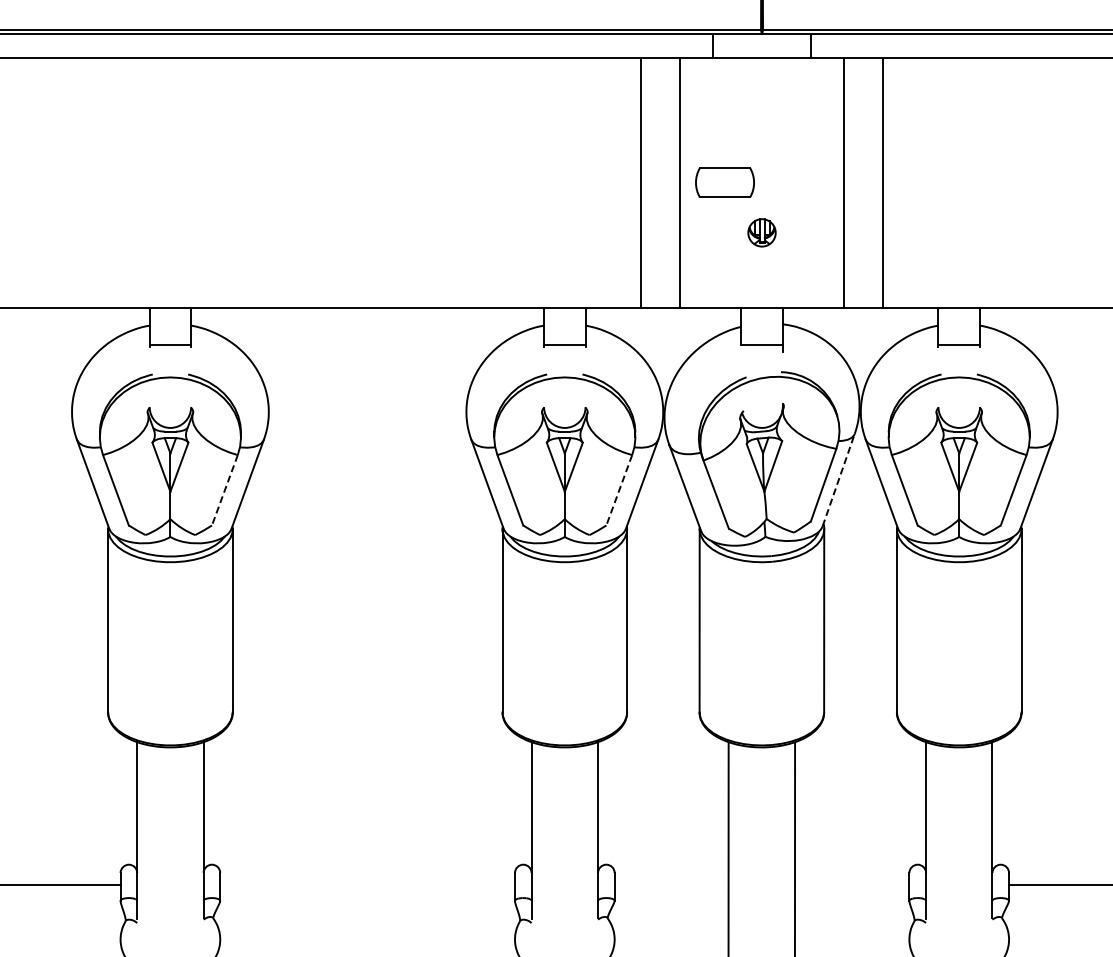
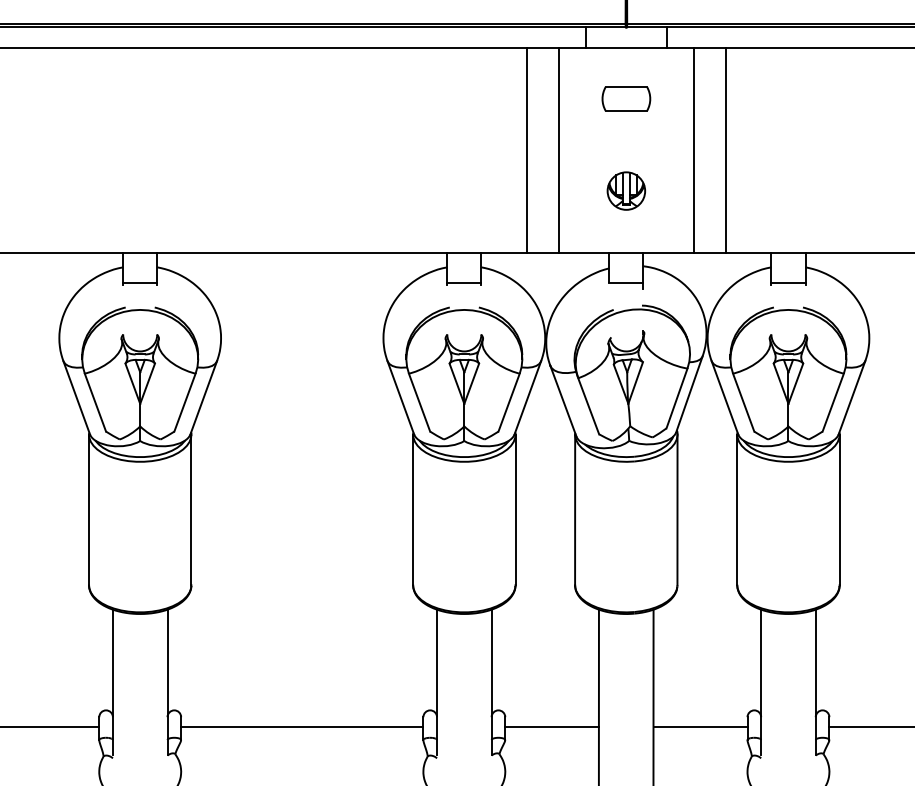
part: (724, 182) -> (625, 98), moved
part: (761, 232) -> (625, 190), size x1.67
line: (838, 480) -> (689, 394), dashed -> solid
line: (224, 490) -> (184, 402), dashed -> solid
line: (619, 490) -> (509, 402), dashed -> solid
line: (367, 884) -> (302, 726), added
line: (671, 884) -> (552, 726), added
line: (852, 884) -> (700, 726), added

